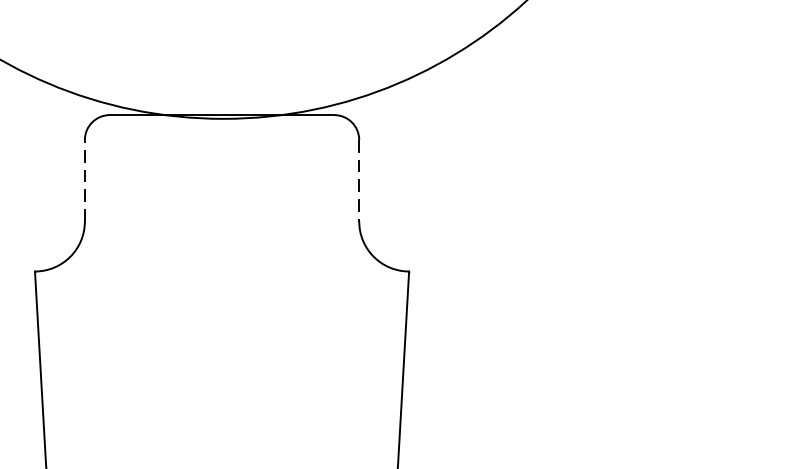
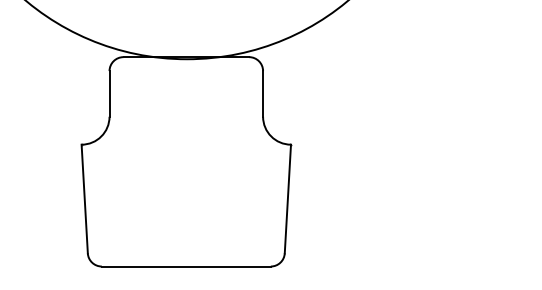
line: (84, 180) -> (109, 93), dashed -> solid
line: (359, 180) -> (263, 93), dashed -> solid

